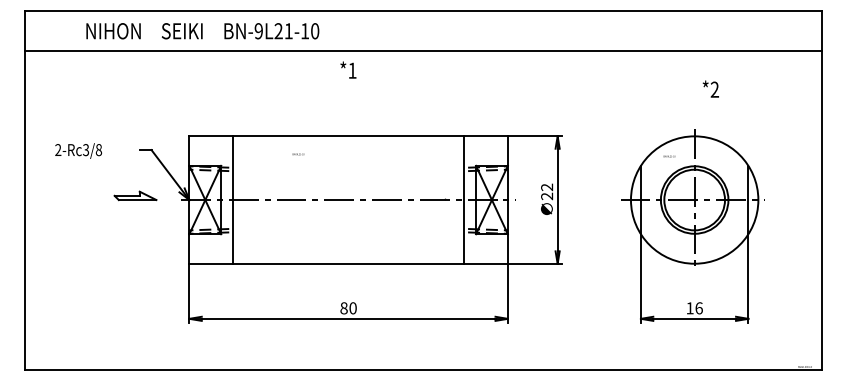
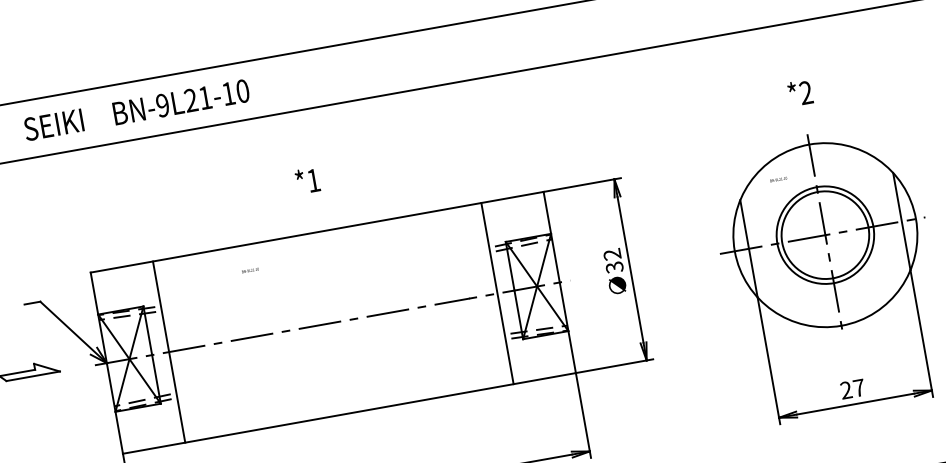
text: (348, 69) -> (307, 179), moved
text: (710, 88) -> (799, 92), moved
text: (547, 196) -> (615, 267), 22 -> 32
text: (694, 308) -> (852, 389), 16 -> 27

